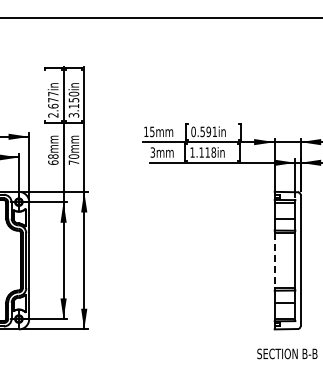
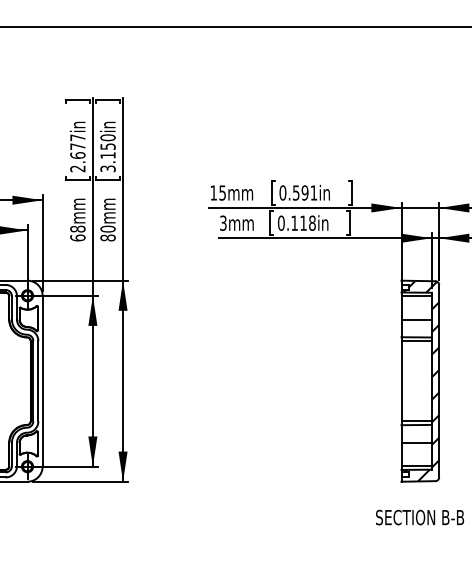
text: (192, 152) -> (281, 223), 1.118in -> 0.118in
text: (73, 162) -> (107, 237), 70mm -> 80mm
line: (274, 260) -> (401, 381), dashed -> solid
hatch: (288, 260) -> (421, 381), added

